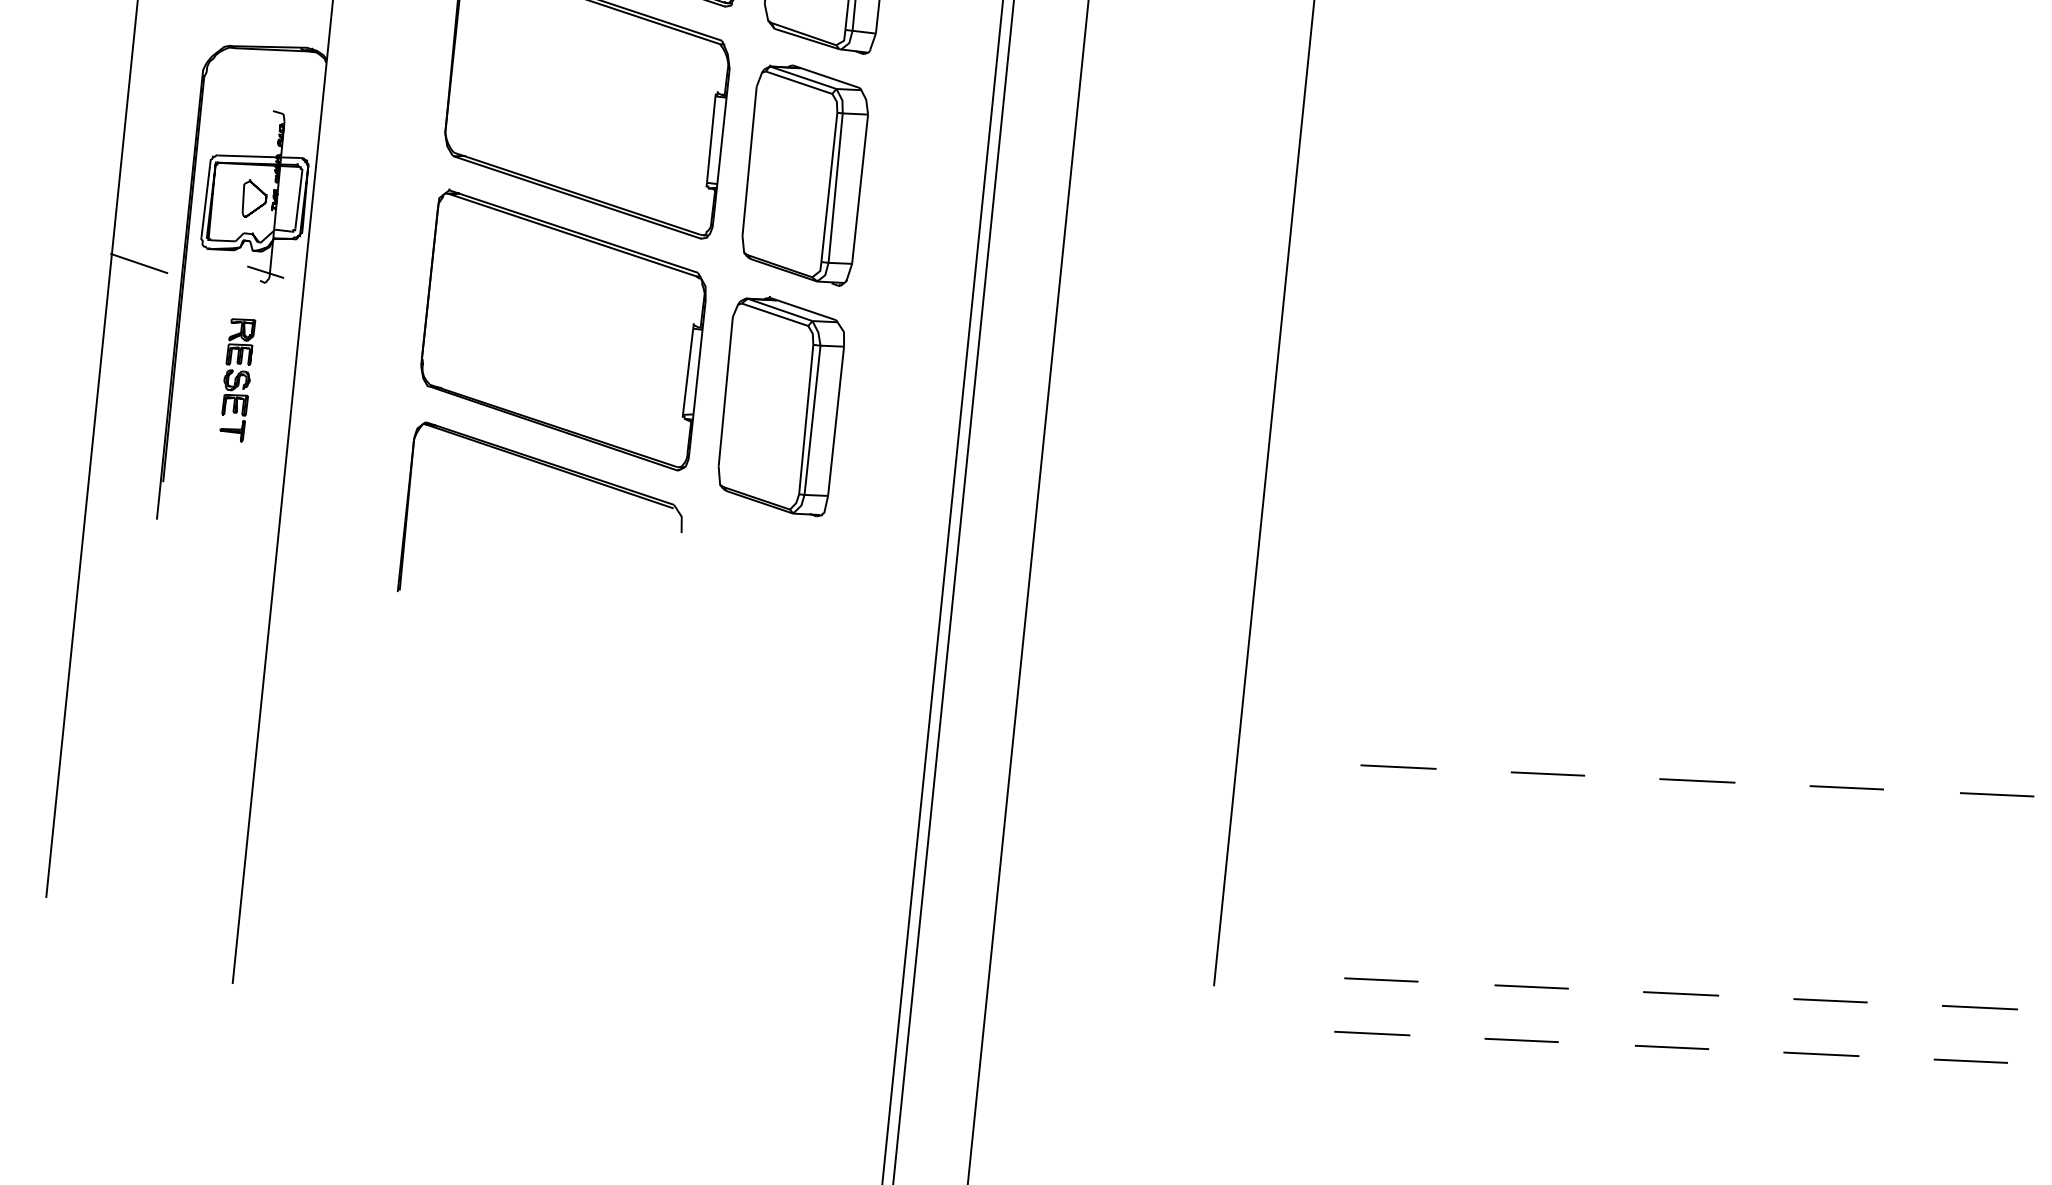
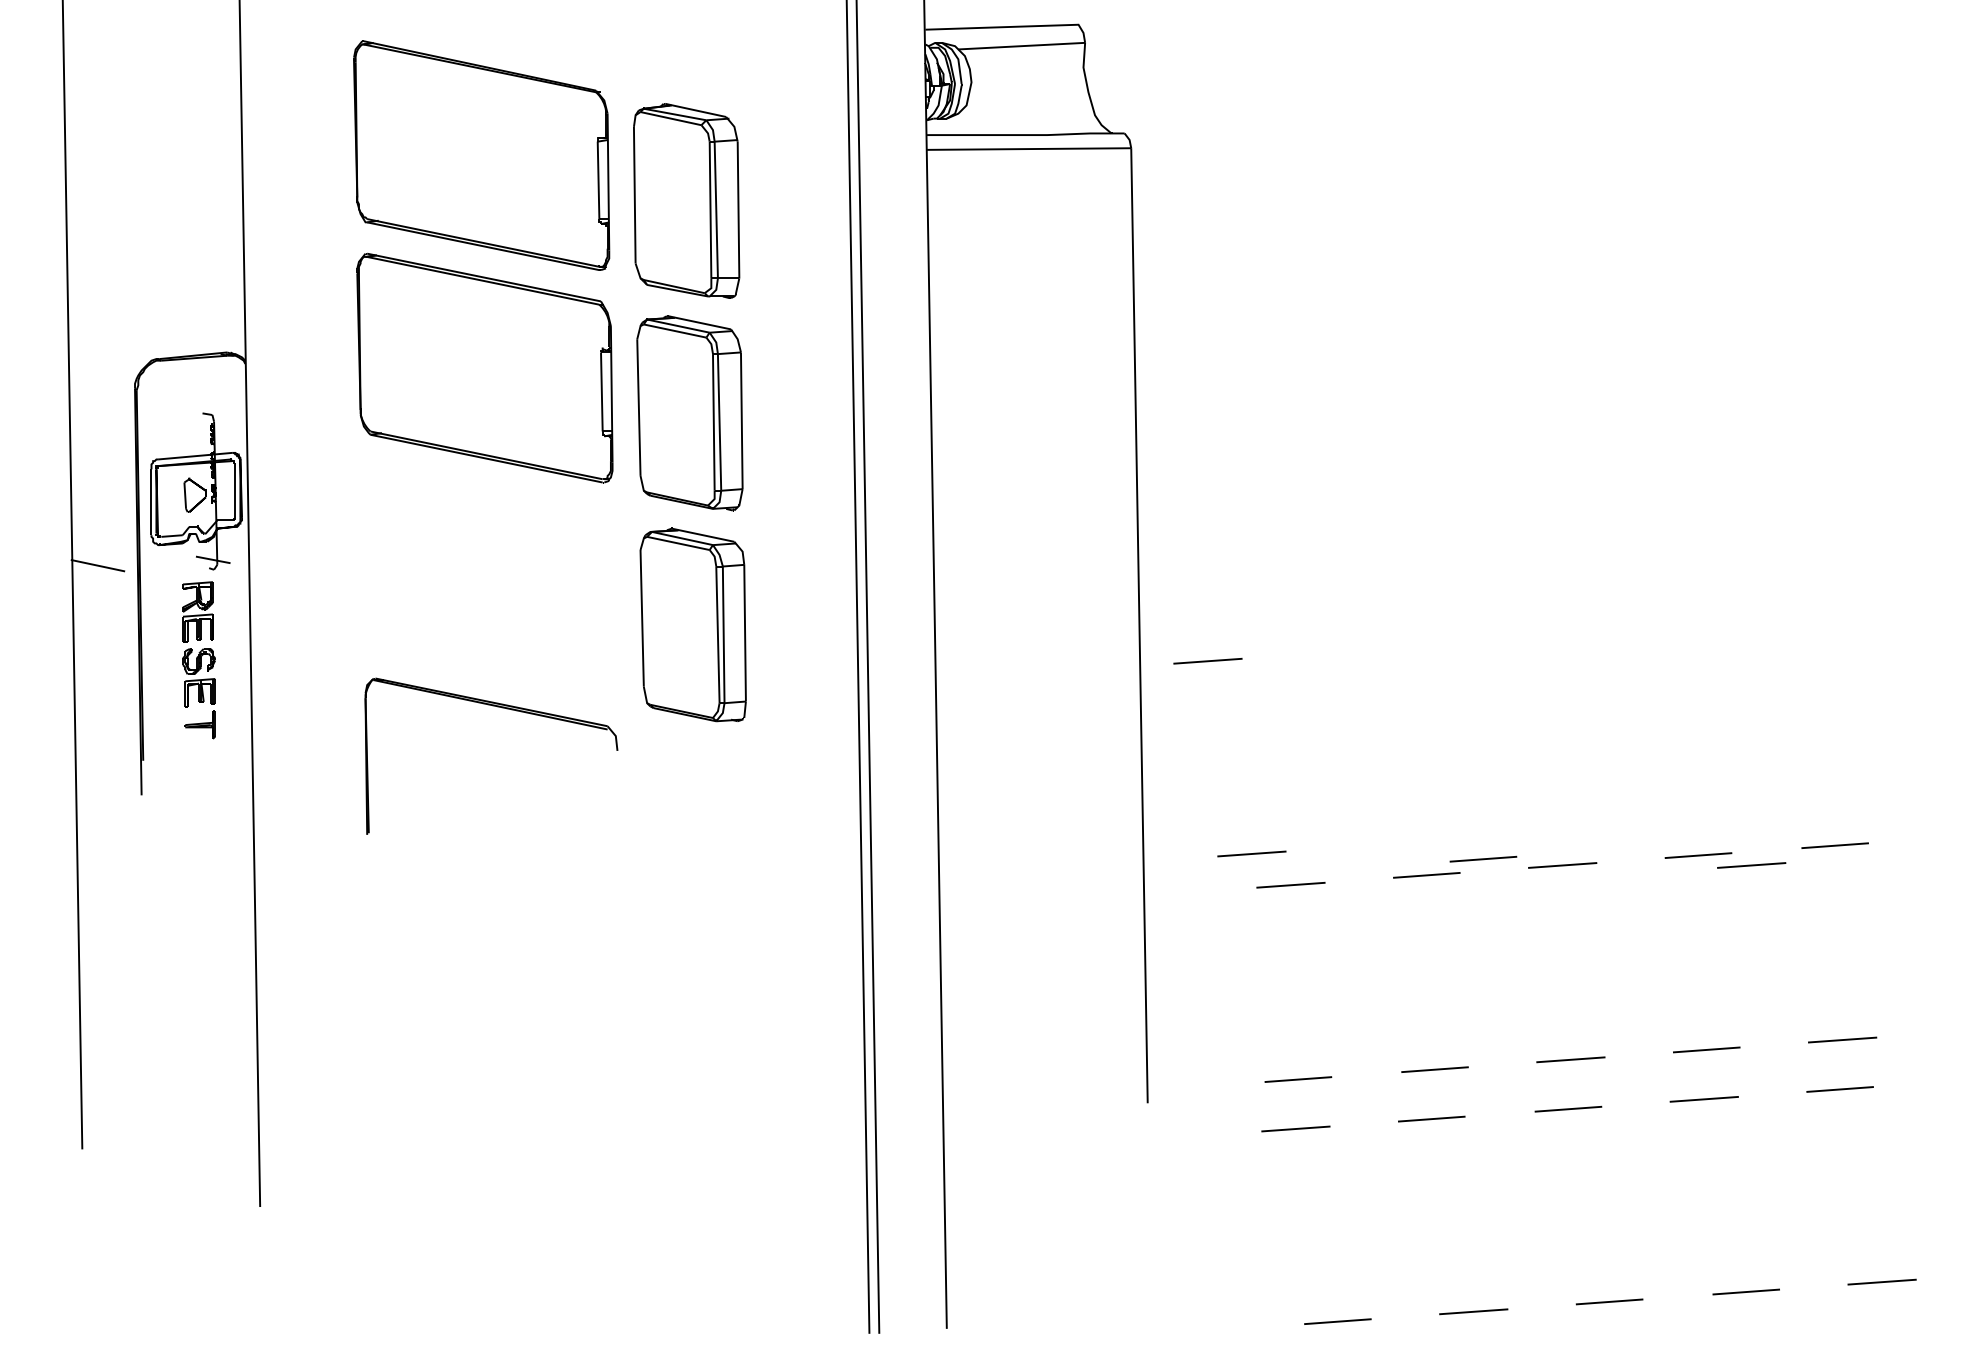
part: (563, 329) -> (488, 579), removed
part: (237, 379) -> (199, 659), size x1.4
line: (1336, 512) -> (1207, 661), added
line: (1359, 727) -> (1251, 853), added
line: (1611, 762) -> (1483, 858), added
line: (1903, 805) -> (1751, 865), added

